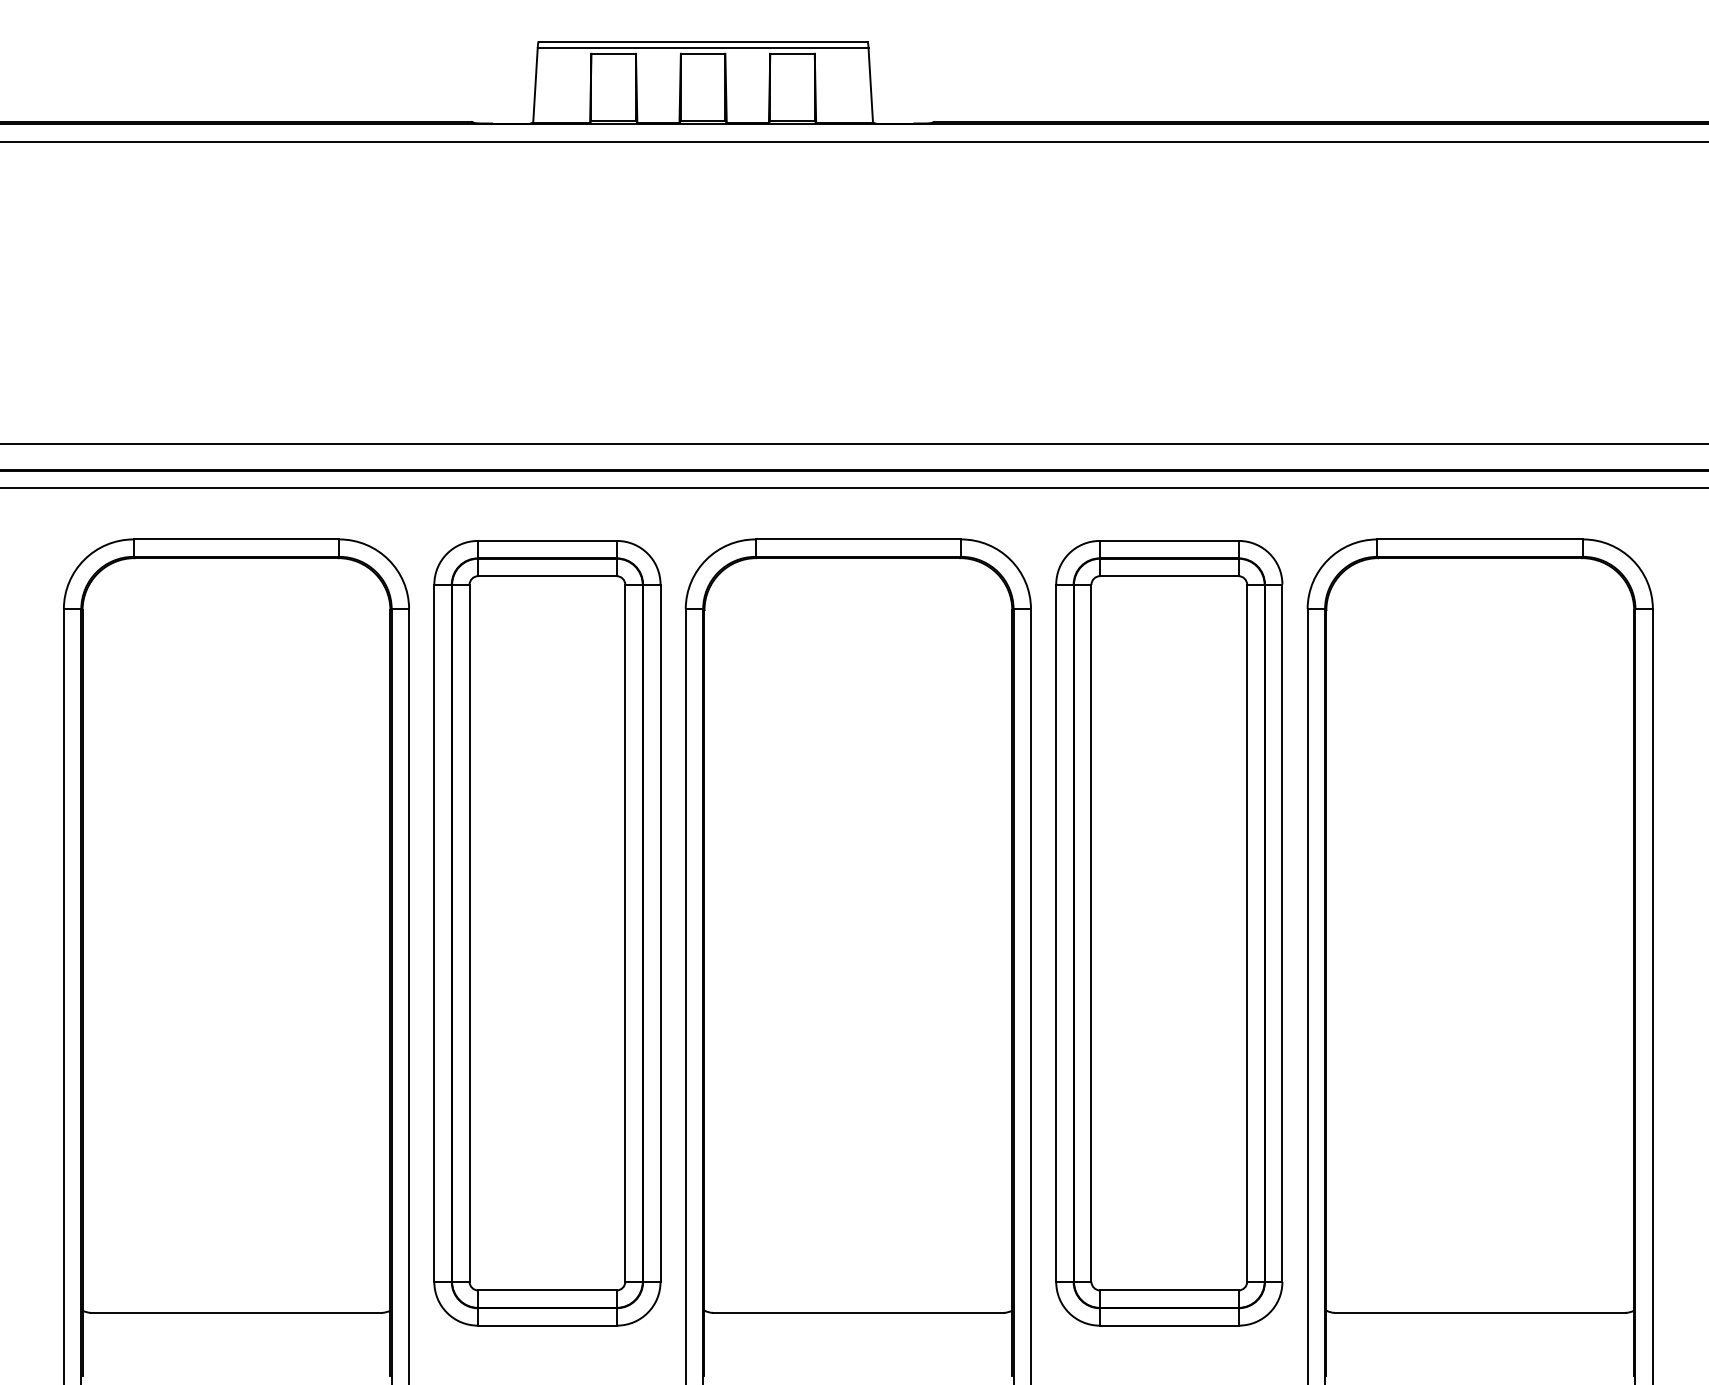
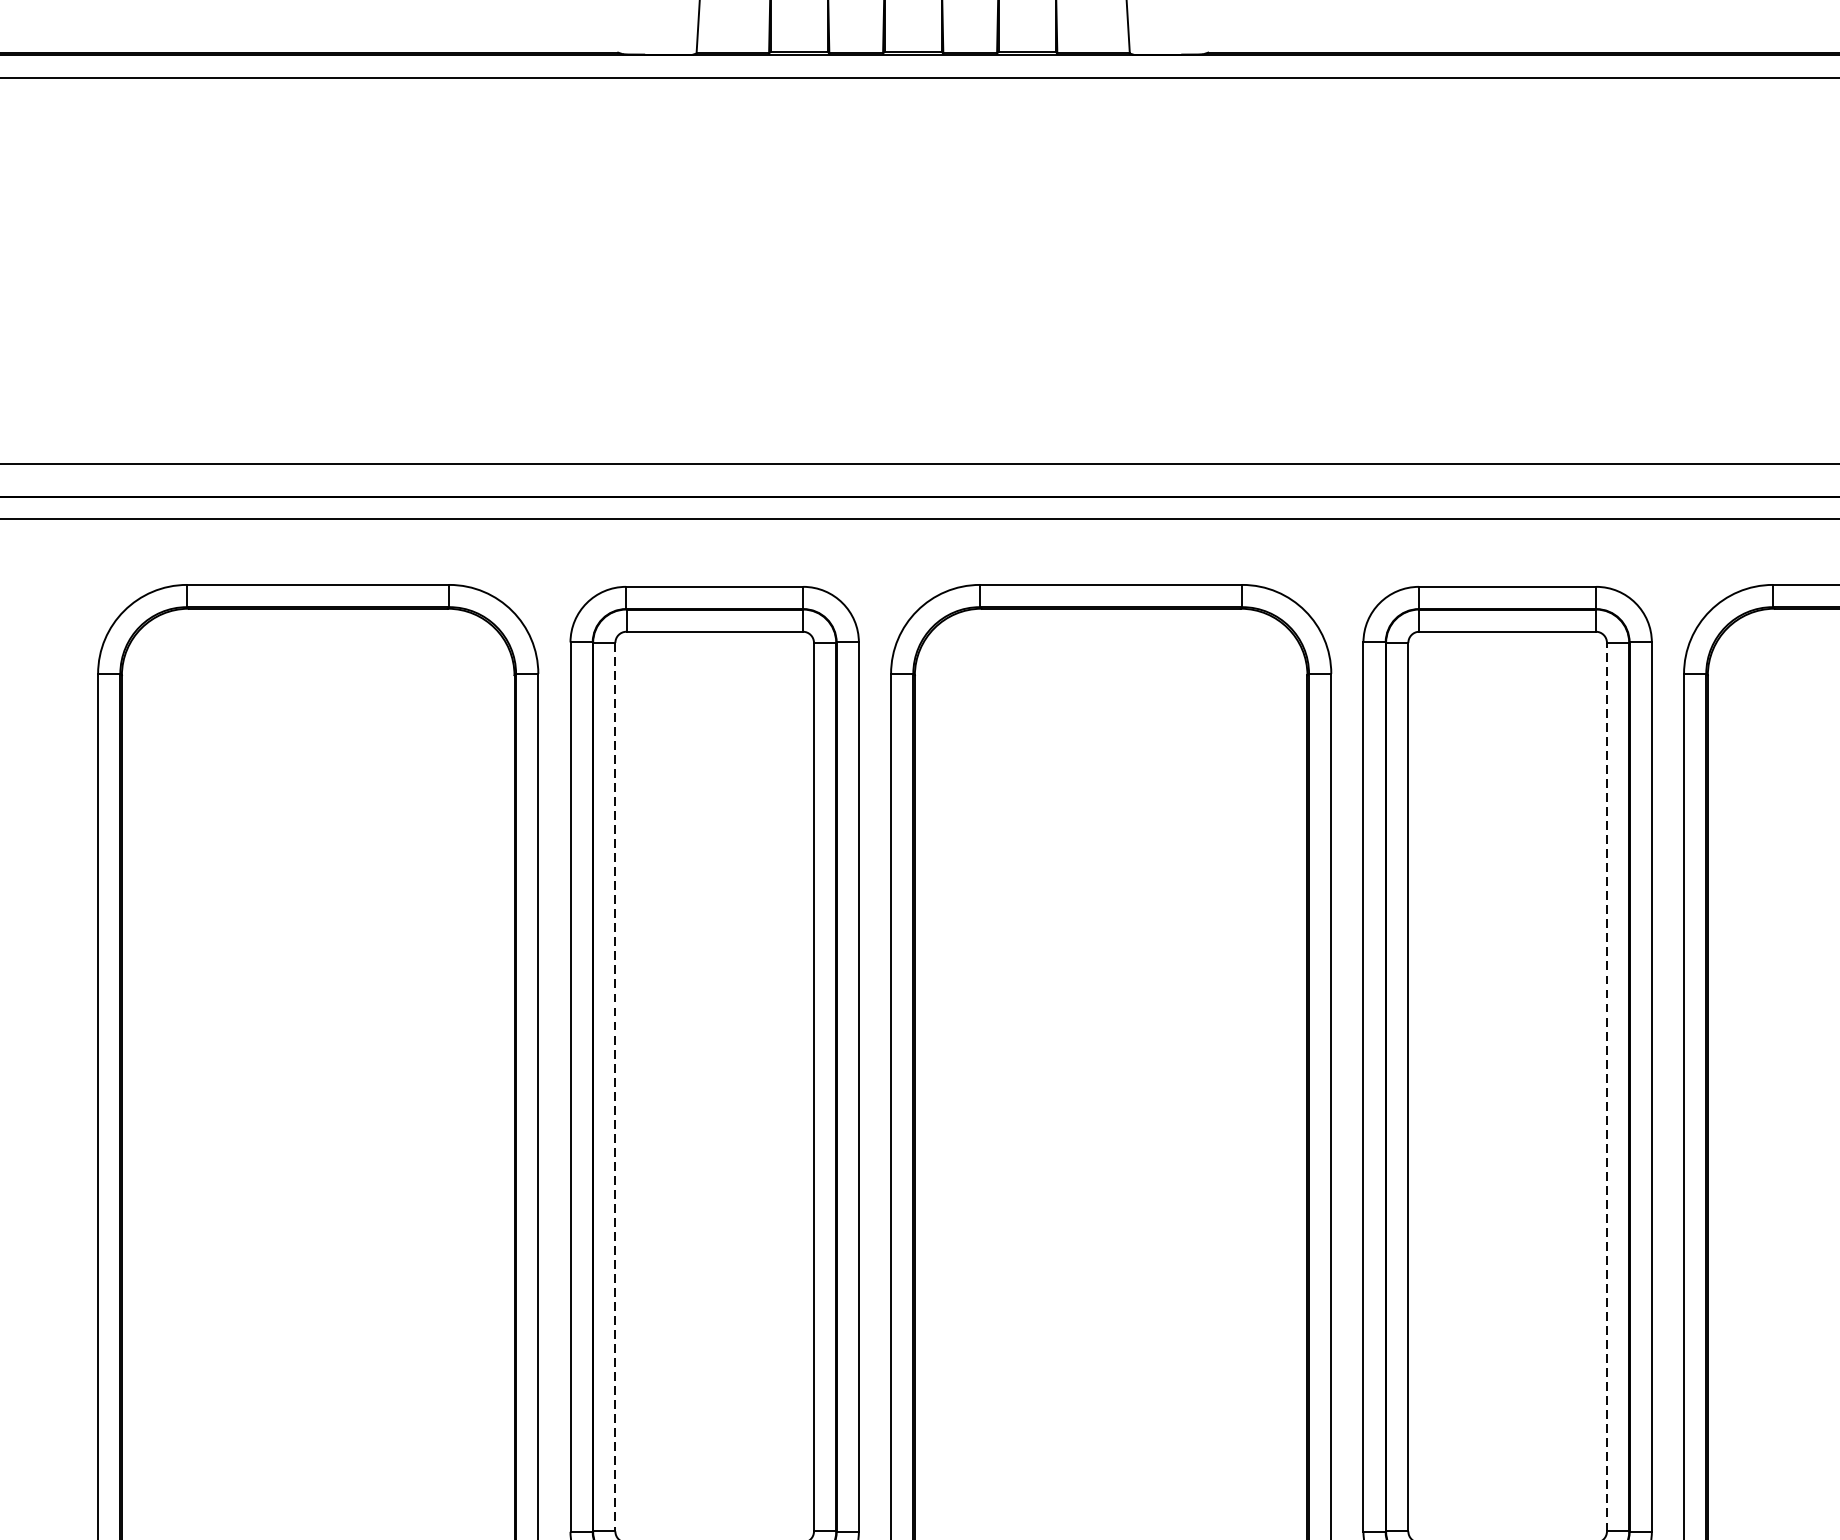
line: (1247, 932) -> (1607, 1086), solid -> dashed
line: (469, 933) -> (615, 1087), solid -> dashed

